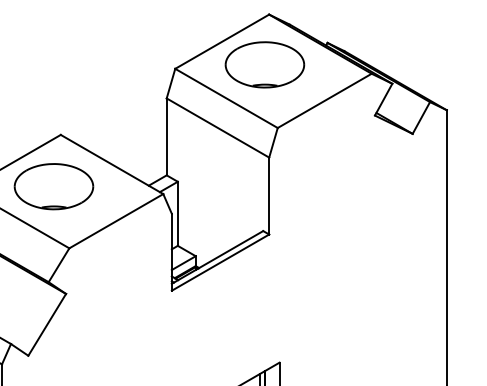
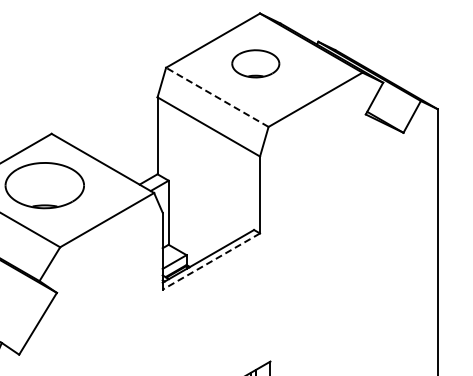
part: (264, 64) -> (255, 63), size x0.6
line: (226, 98) -> (217, 97), solid -> dashed
line: (220, 262) -> (211, 261), solid -> dashed

